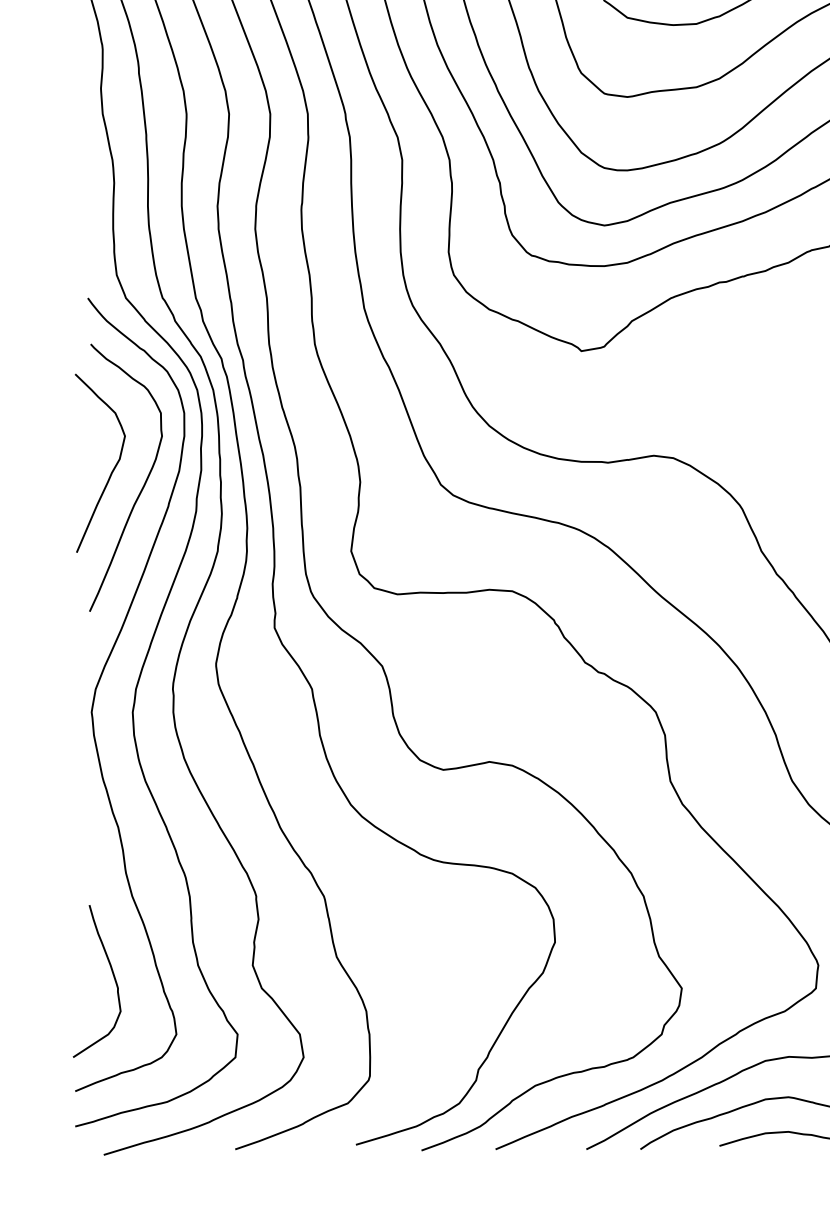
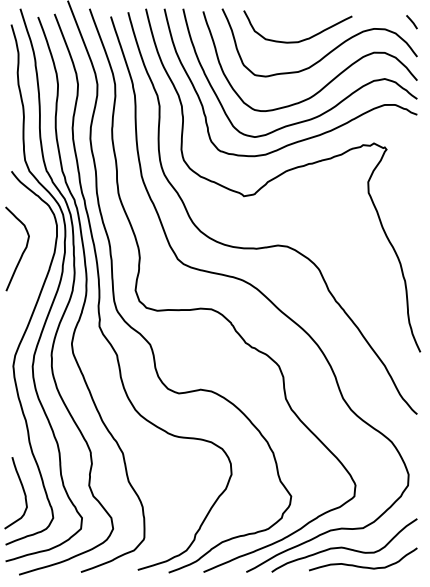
curve: (142, 483) -> (37, 258), removed

